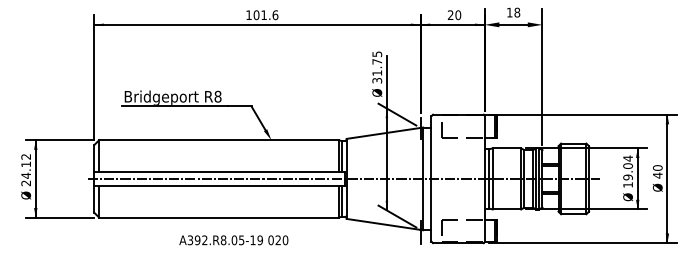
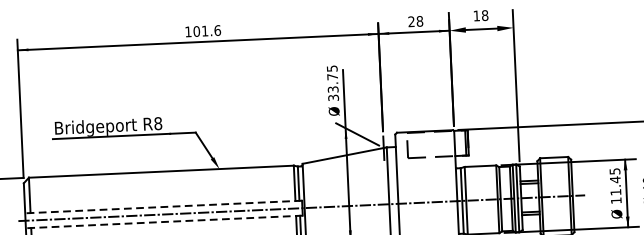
text: (458, 14) -> (420, 20), 20 -> 28
text: (377, 72) -> (333, 88), 31.75 -> 33.75
text: (627, 167) -> (614, 181), 19.04 -> 11.45
line: (219, 172) -> (163, 207), solid -> dashed
line: (219, 185) -> (164, 221), solid -> dashed

